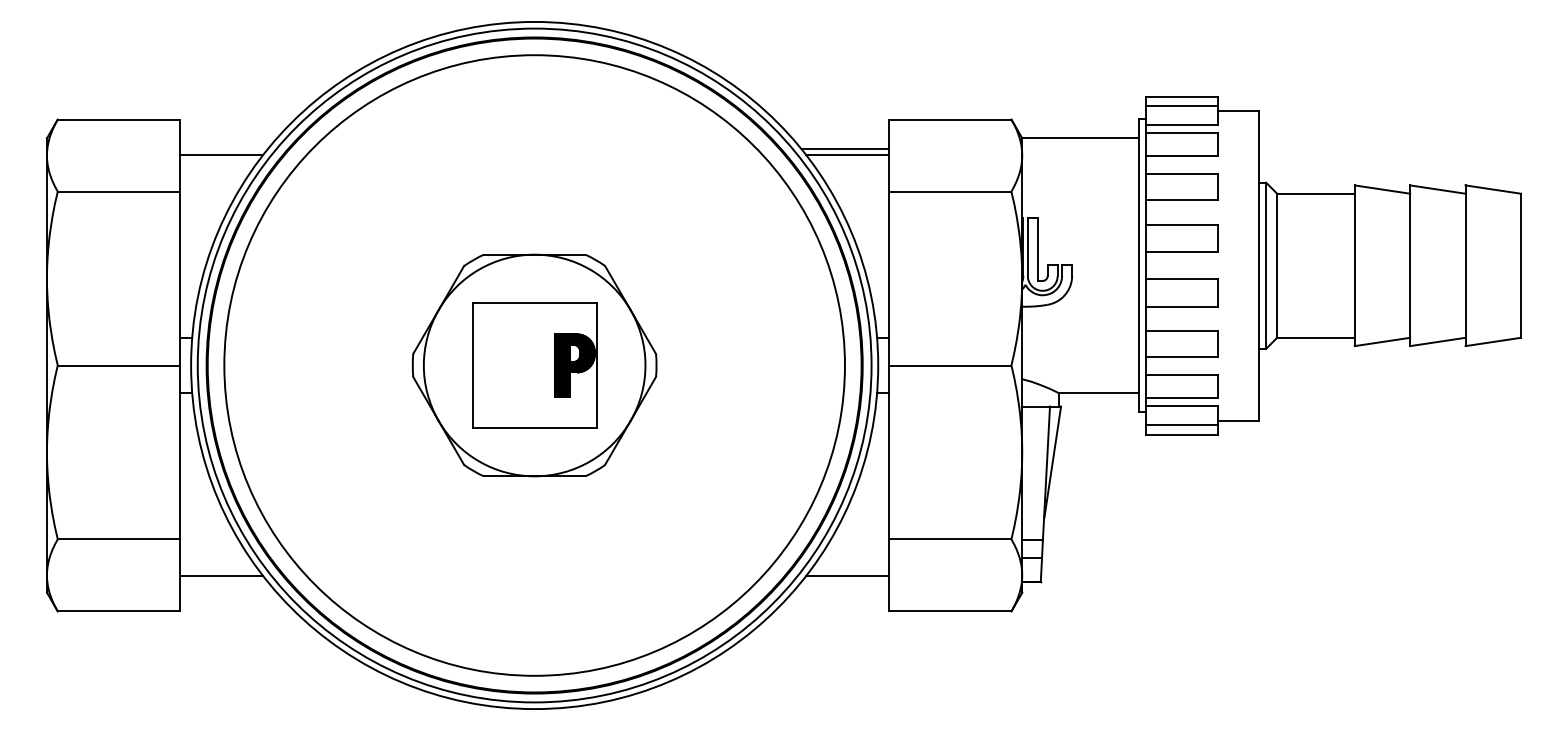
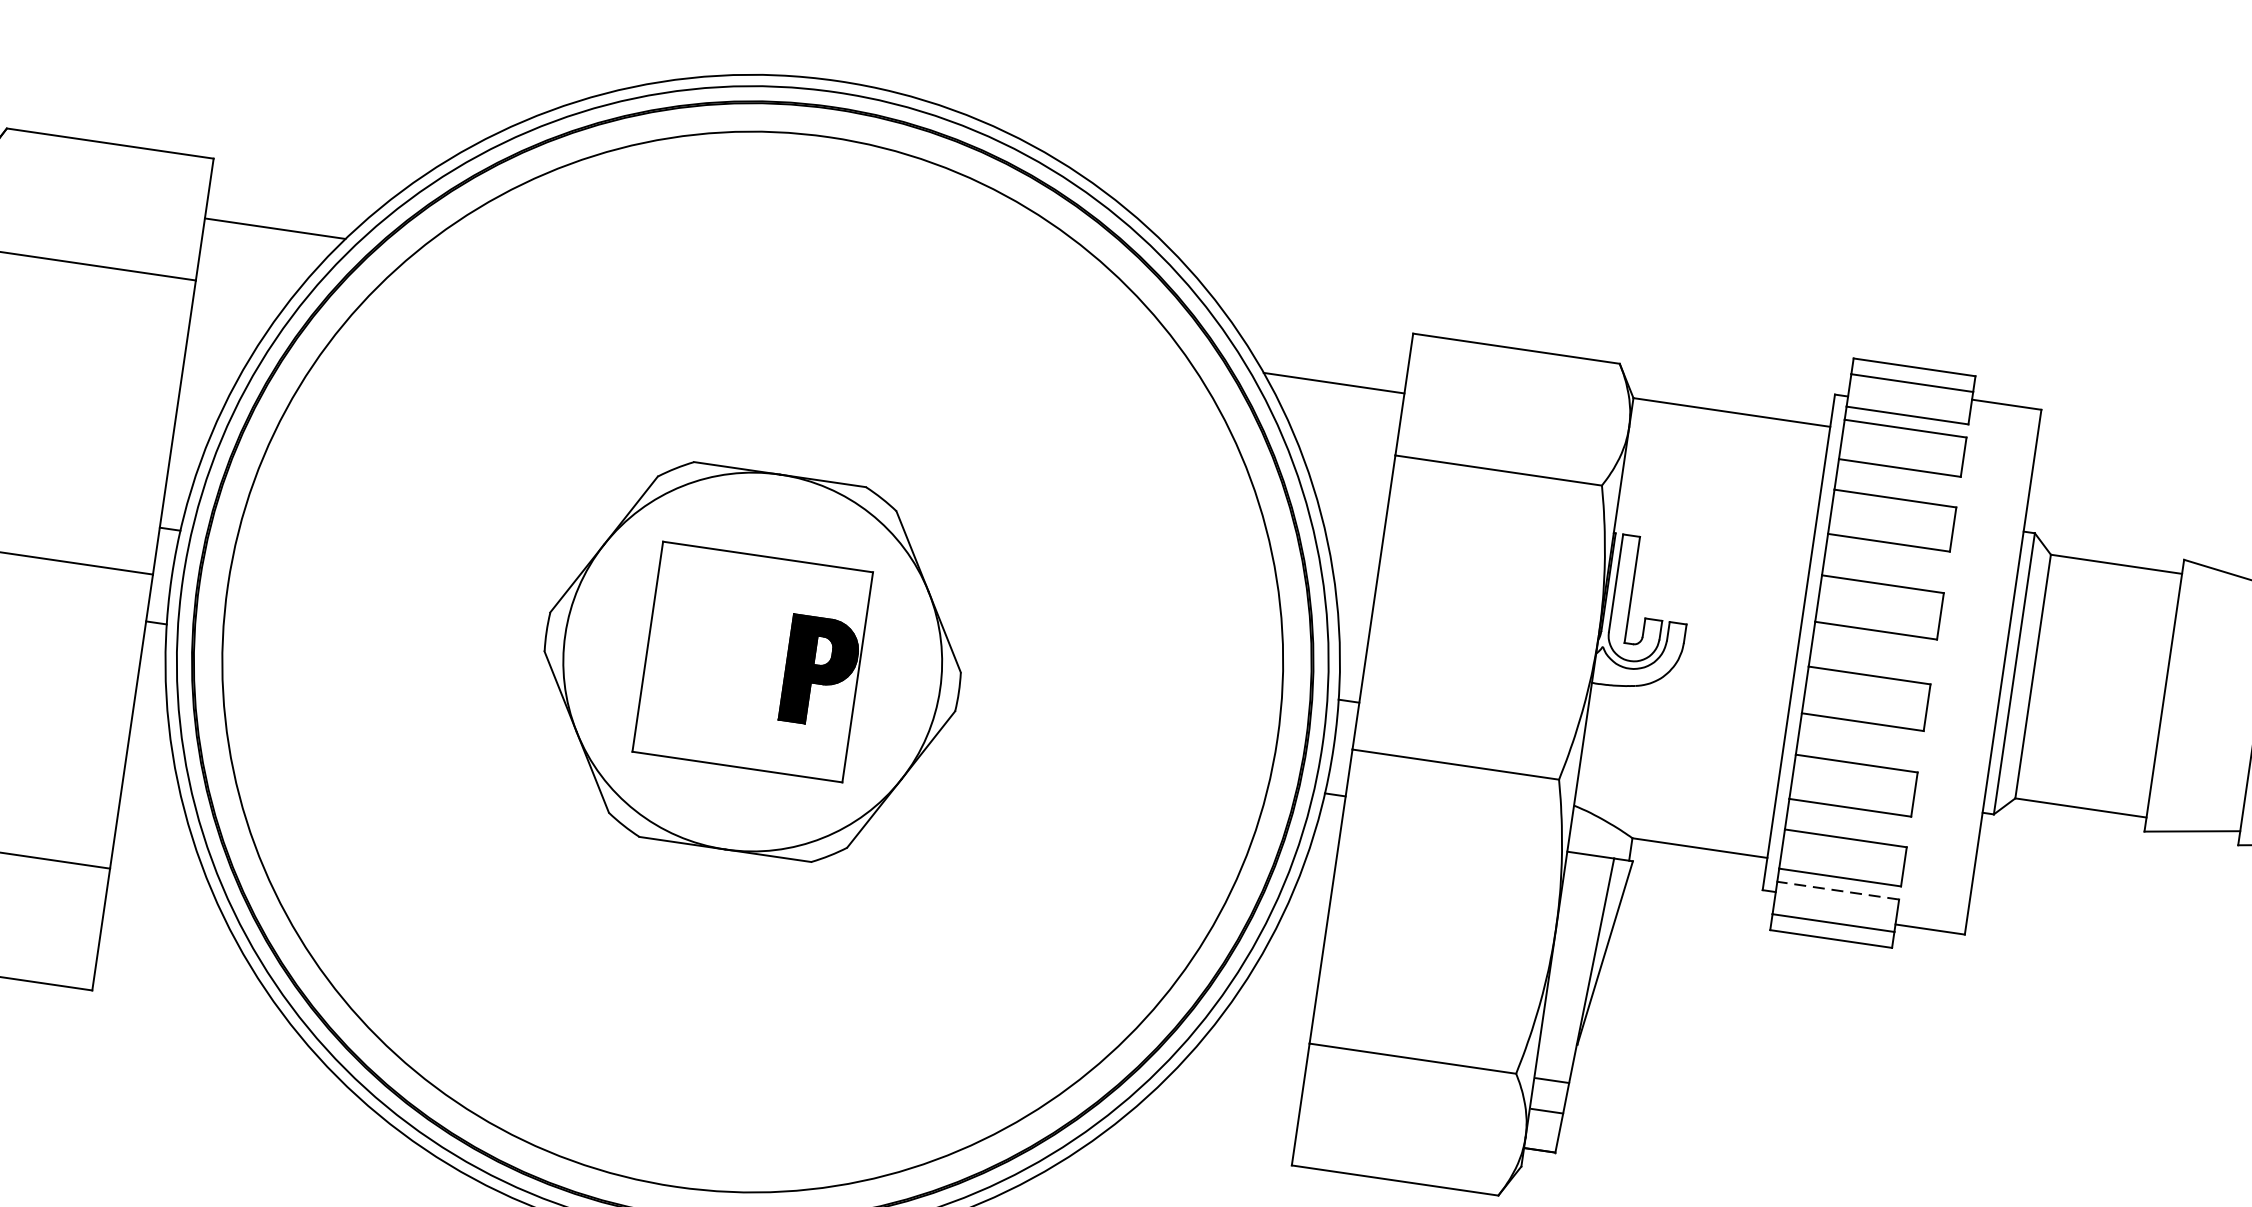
line: (845, 149) -> (1331, 373), removed
line: (1181, 406) -> (1836, 890), solid -> dashed
line: (221, 576) -> (171, 941), removed
line: (847, 576) -> (1229, 1096), removed

